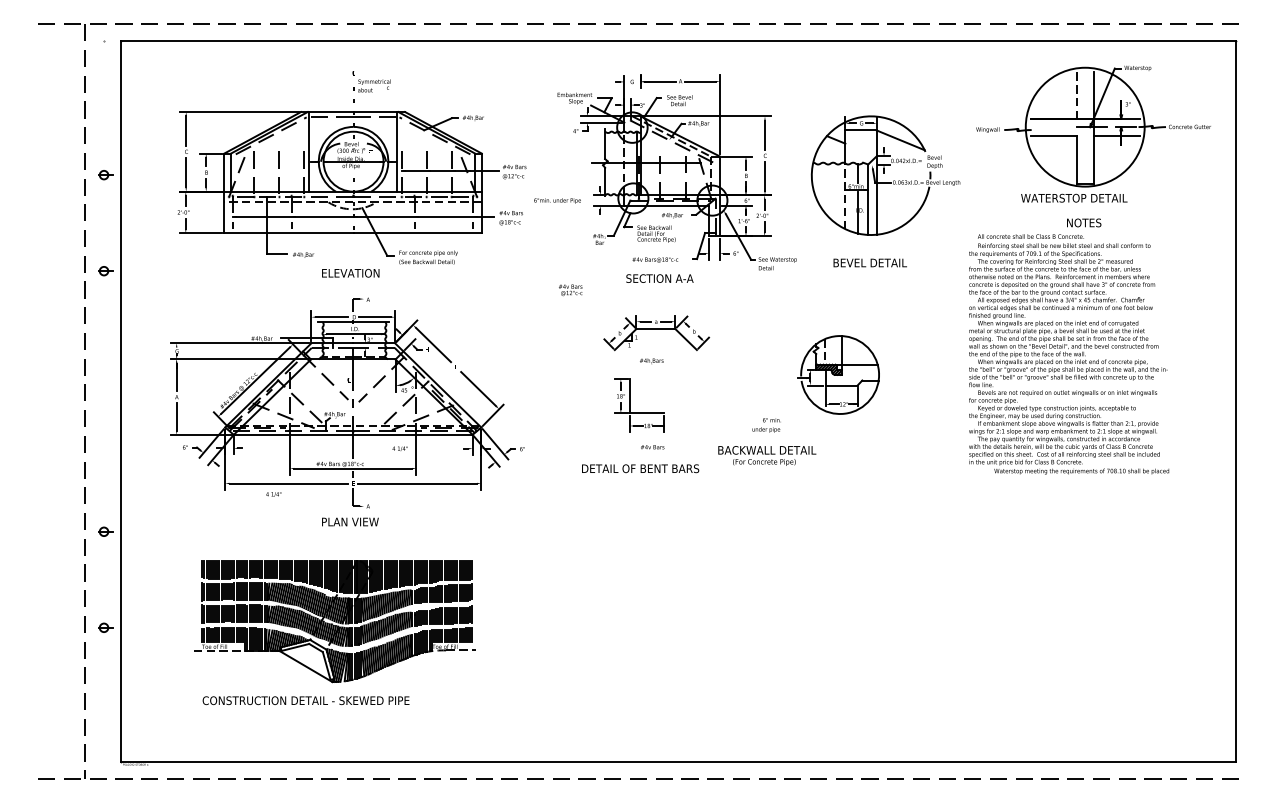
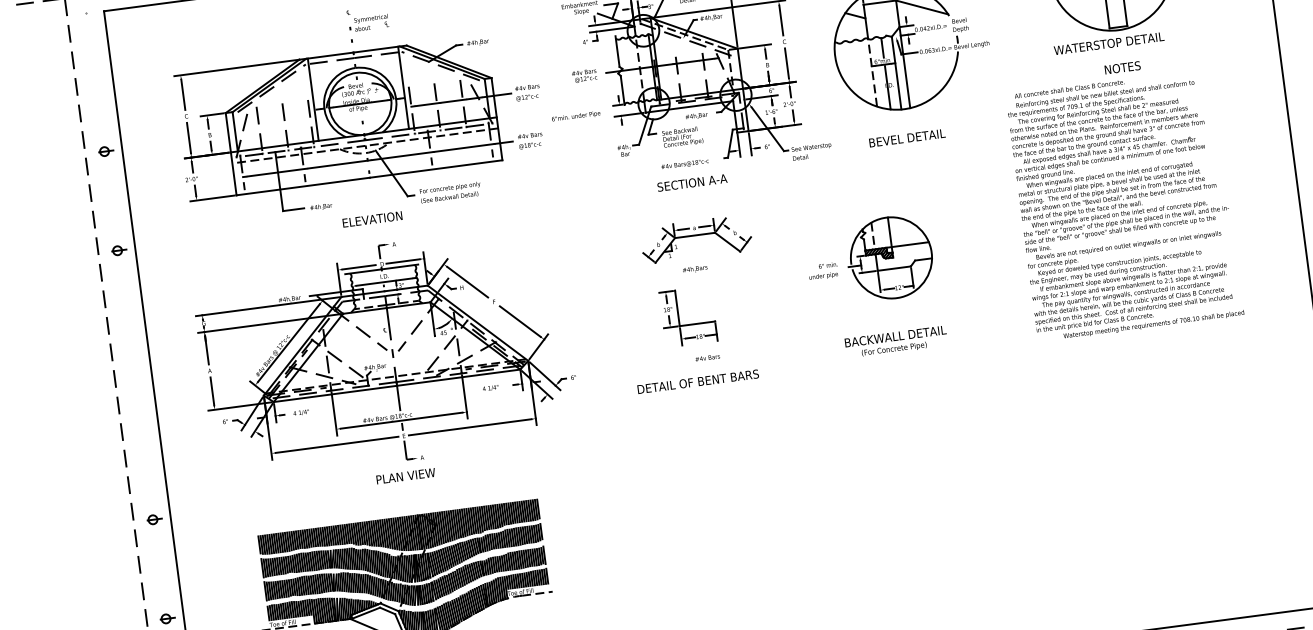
text: (570, 290) -> (584, 76), moved
text: (766, 425) -> (823, 271), moved
text: (399, 448) -> (489, 387), moved
text: (767, 455) -> (896, 341), moved
text: (273, 494) -> (301, 412), moved

